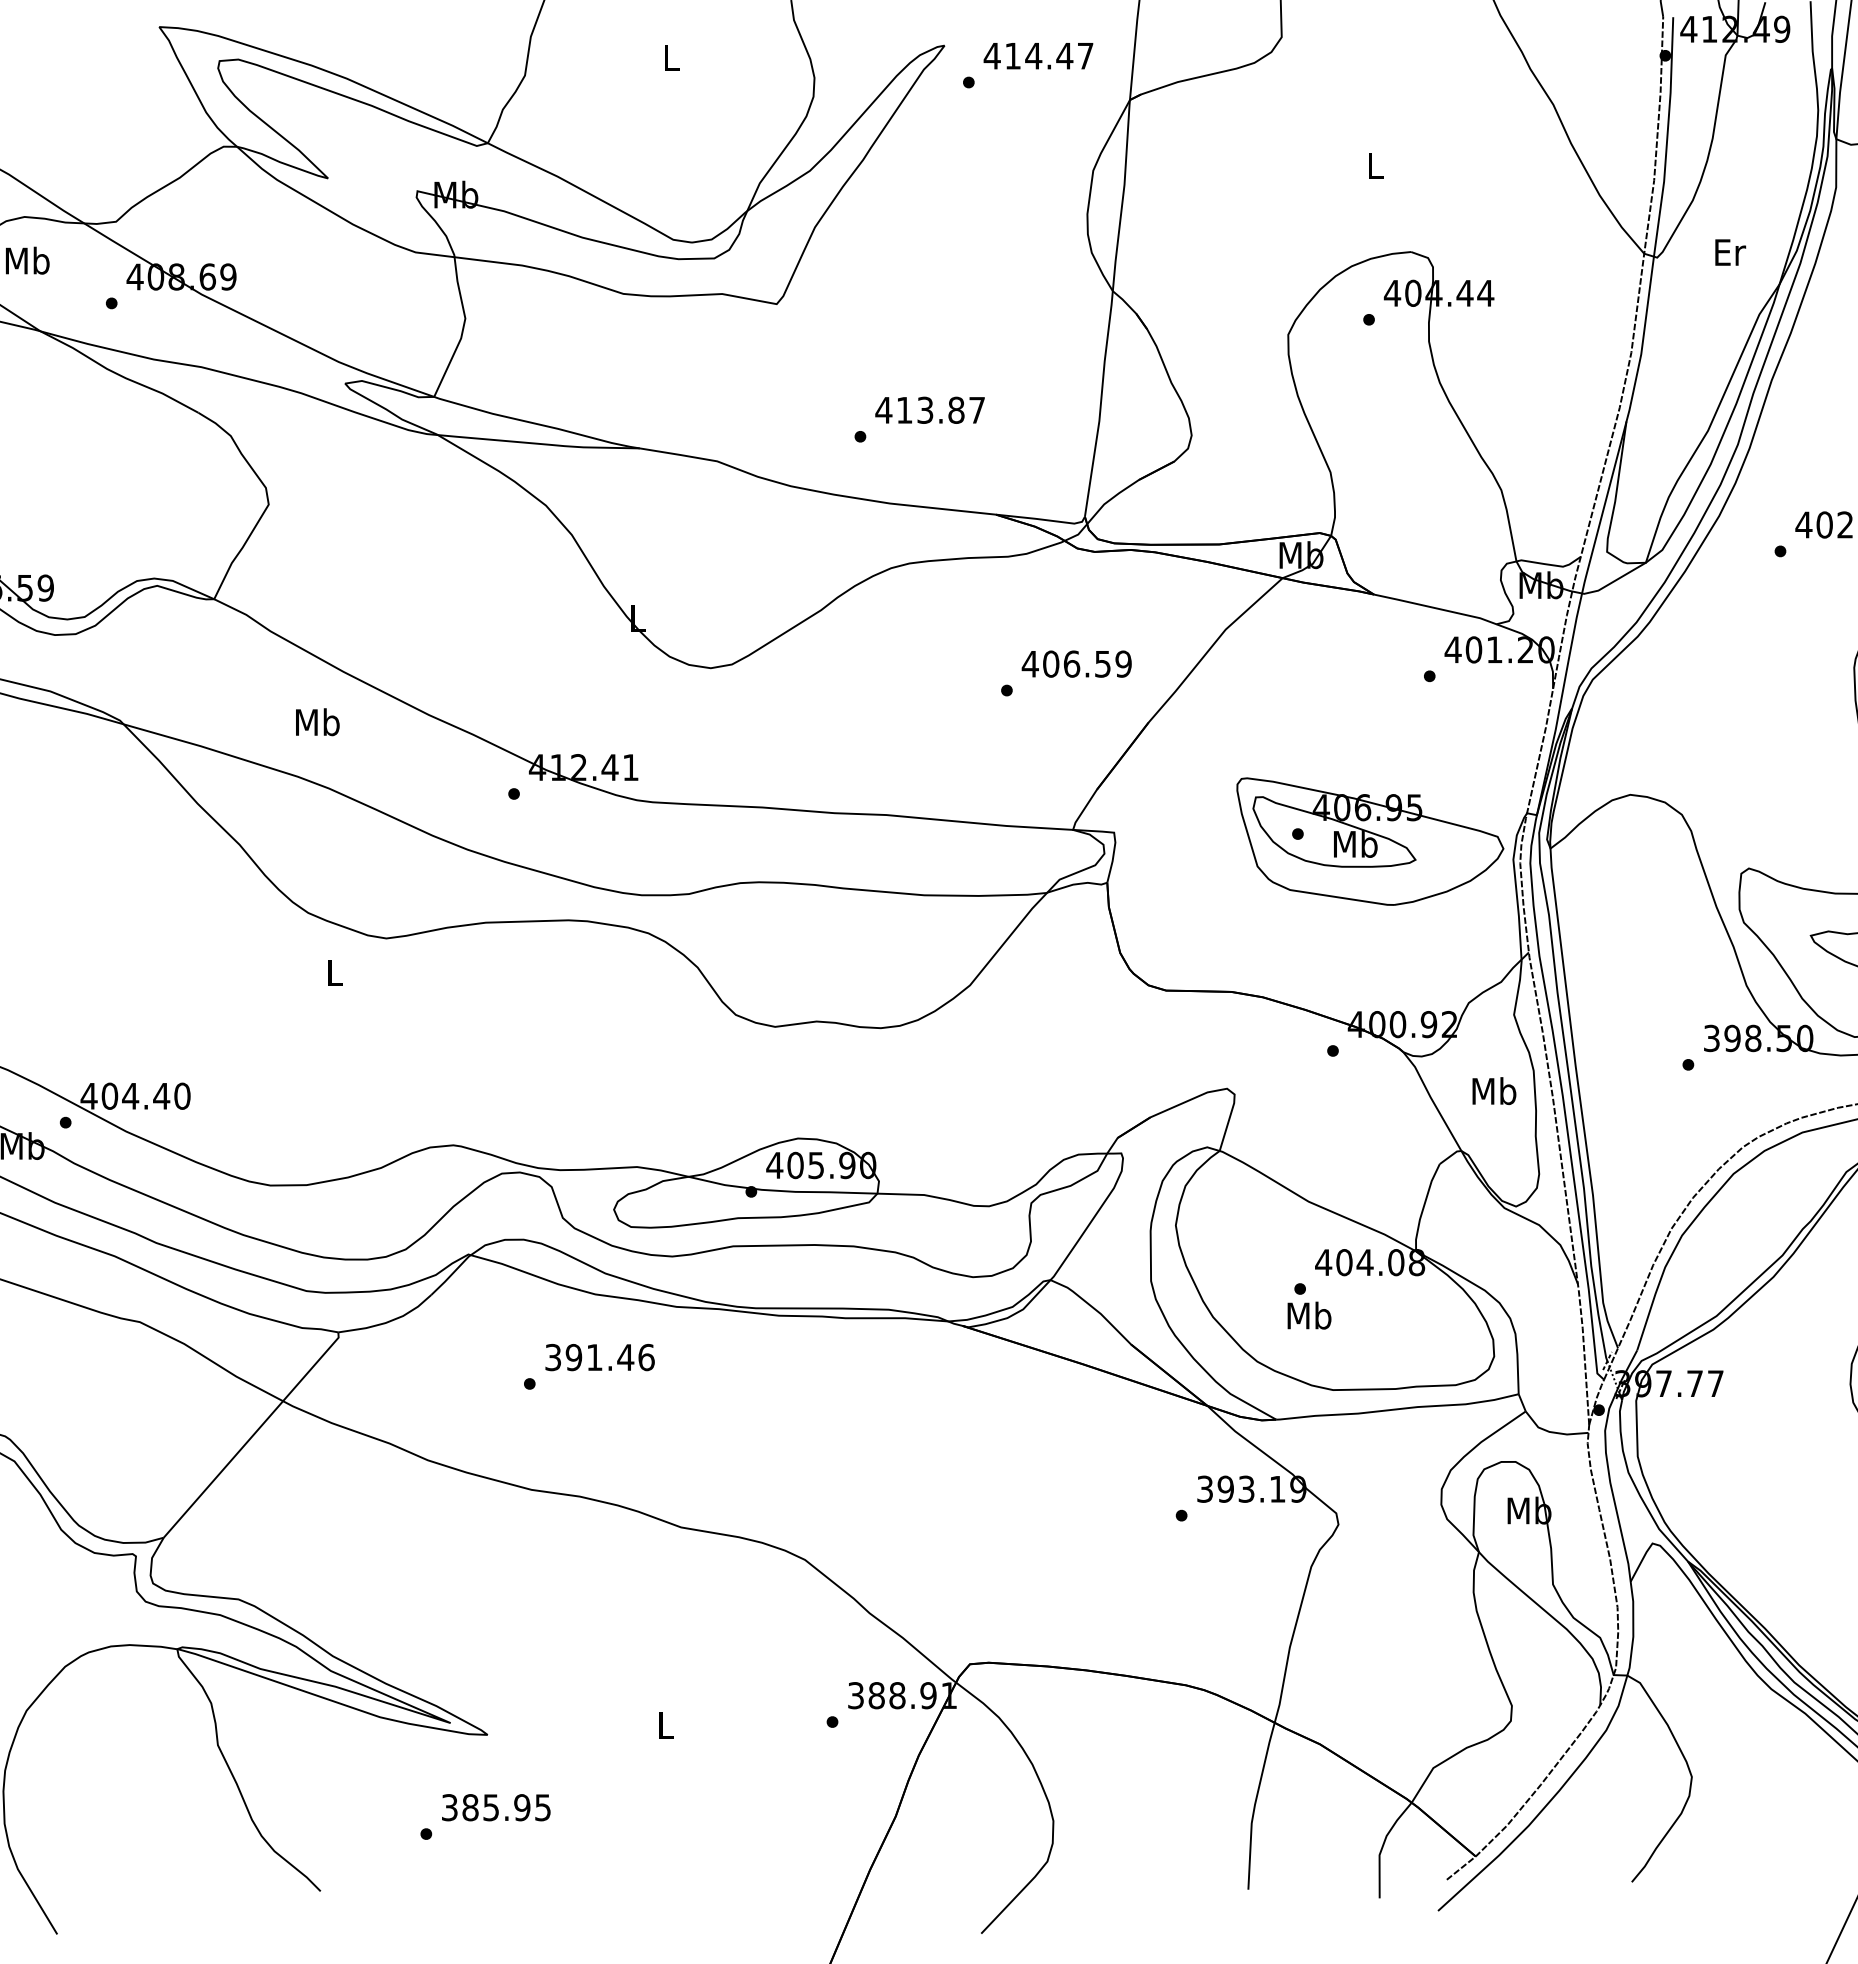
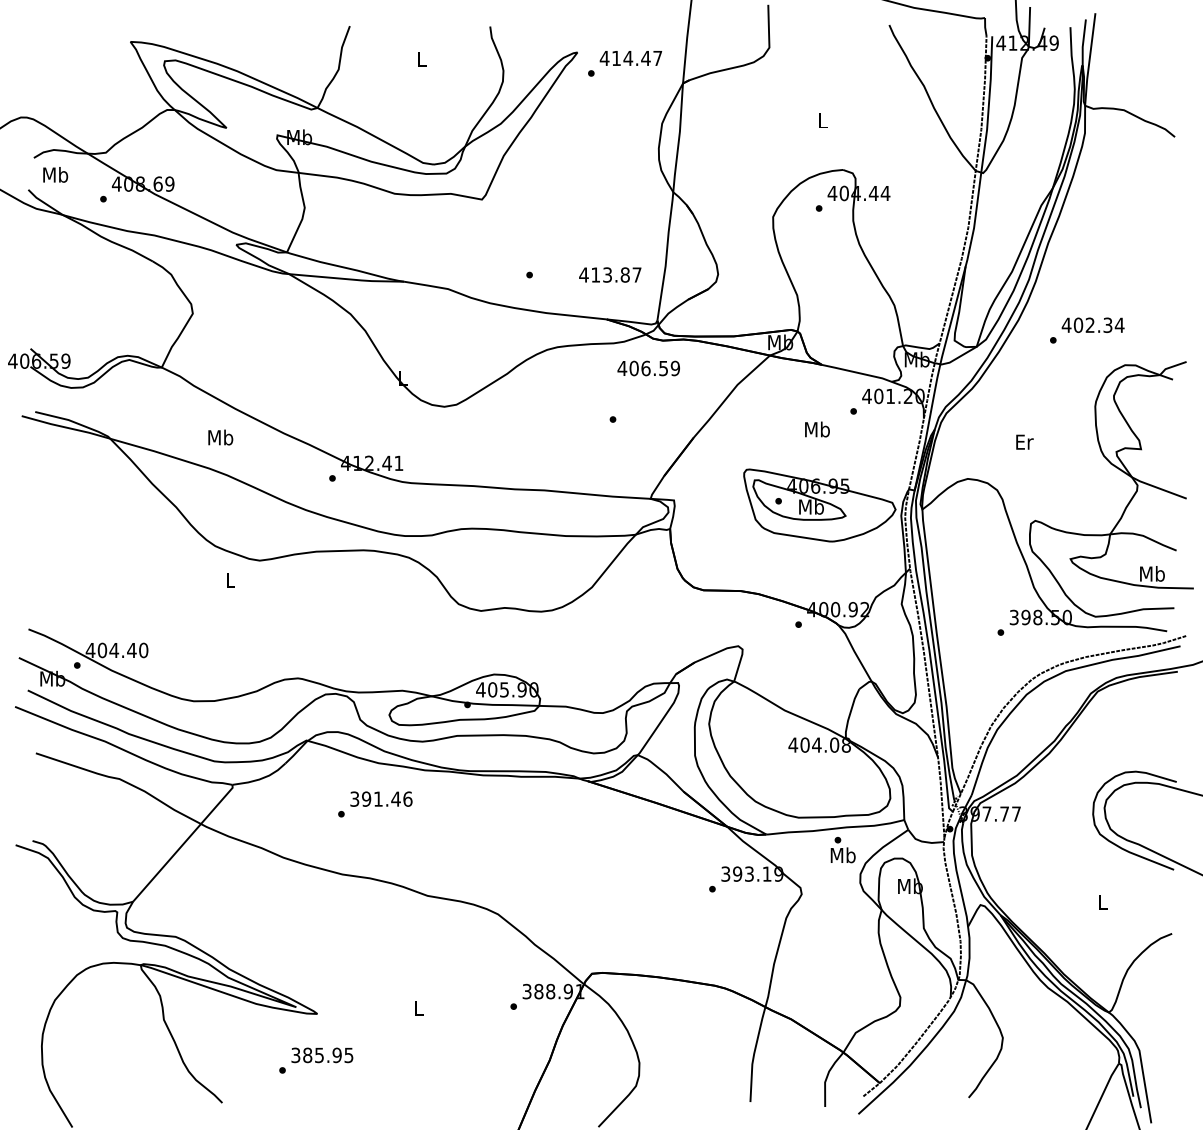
text: (1729, 251) -> (1024, 441), moved
text: (930, 409) -> (610, 274), moved
text: (1076, 664) -> (648, 368), moved
text: (1494, 1091) -> (817, 429), moved
text: (1308, 1307) -> (842, 850), moved

